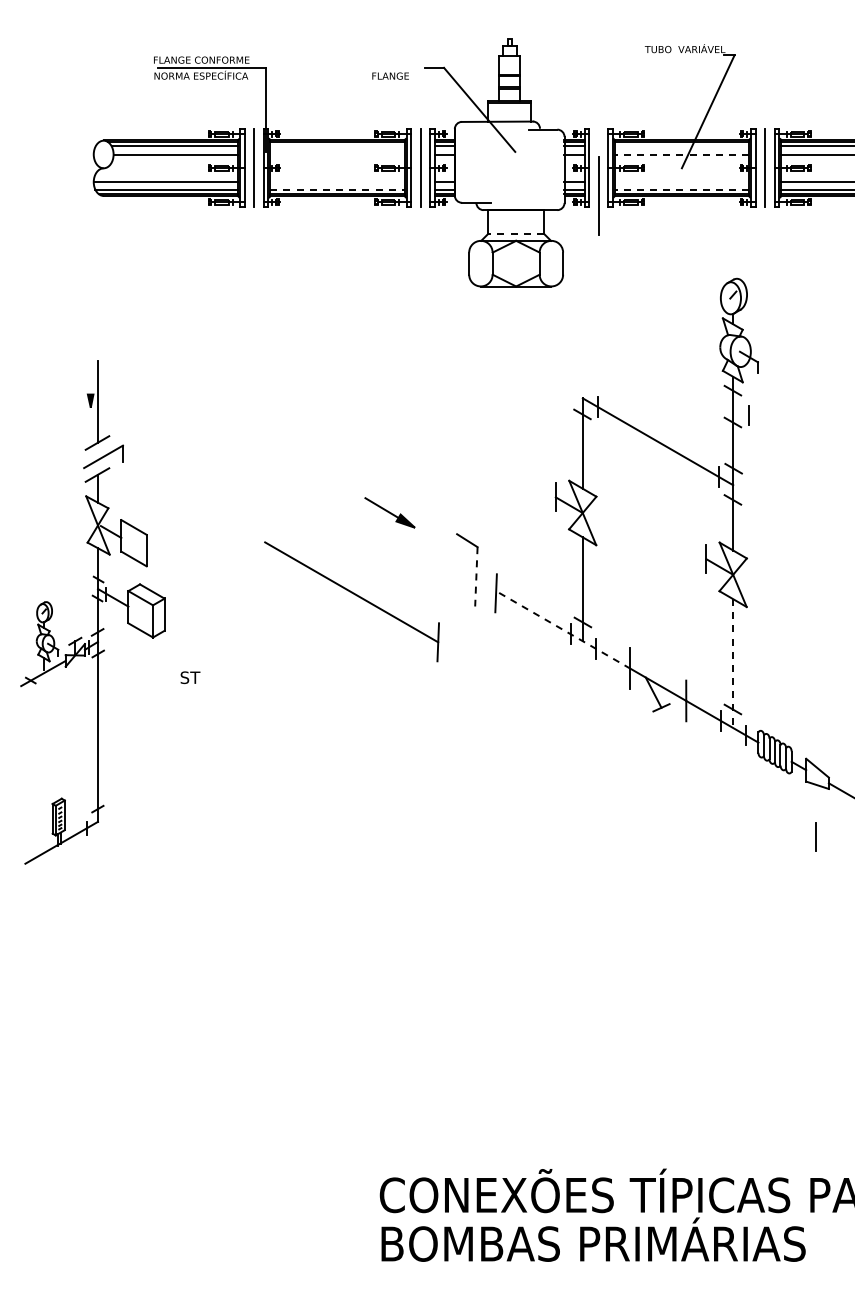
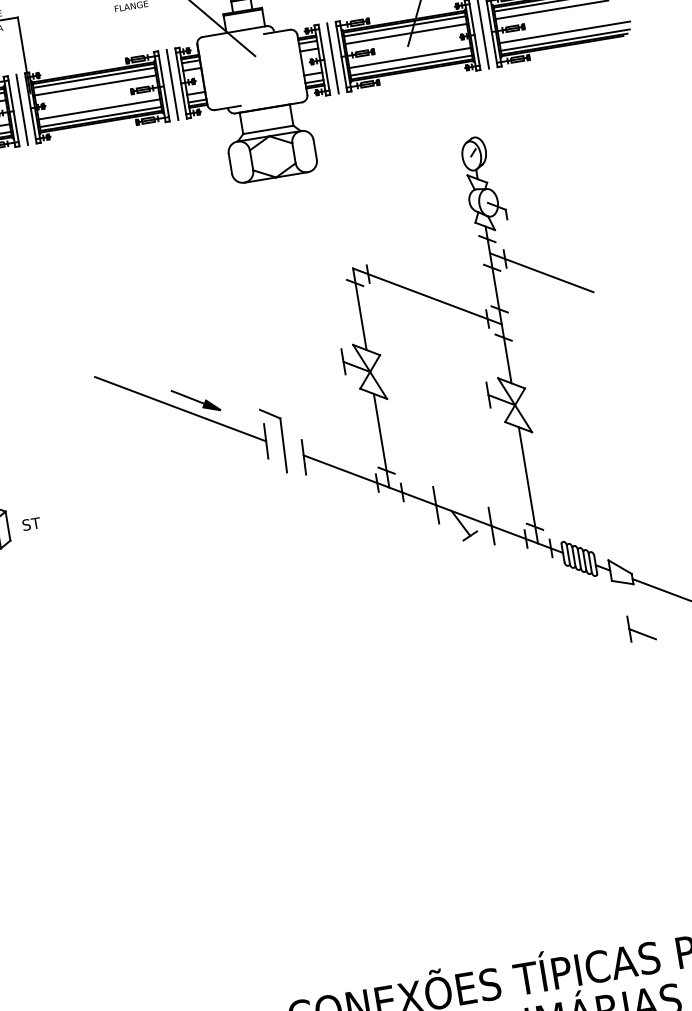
line: (337, 146) -> (94, 77), added
line: (681, 146) -> (404, 26), added
line: (337, 154) -> (95, 85), added
line: (681, 154) -> (405, 33), dashed -> solid
line: (337, 181) -> (99, 109), added
line: (681, 181) -> (409, 58), added
line: (338, 189) -> (101, 116), dashed -> solid
line: (681, 189) -> (410, 65), dashed -> solid
line: (598, 195) -> (332, 57), moved
line: (516, 233) -> (268, 129), dashed -> solid
line: (785, 436) -> (541, 272), added
line: (476, 576) -> (283, 445), dashed -> solid
part: (356, 596) -> (185, 412), moved
line: (563, 630) -> (370, 480), dashed -> solid
line: (733, 664) -> (528, 486), dashed -> solid
text: (190, 677) -> (31, 523), moved
line: (829, 844) -> (642, 634), added

